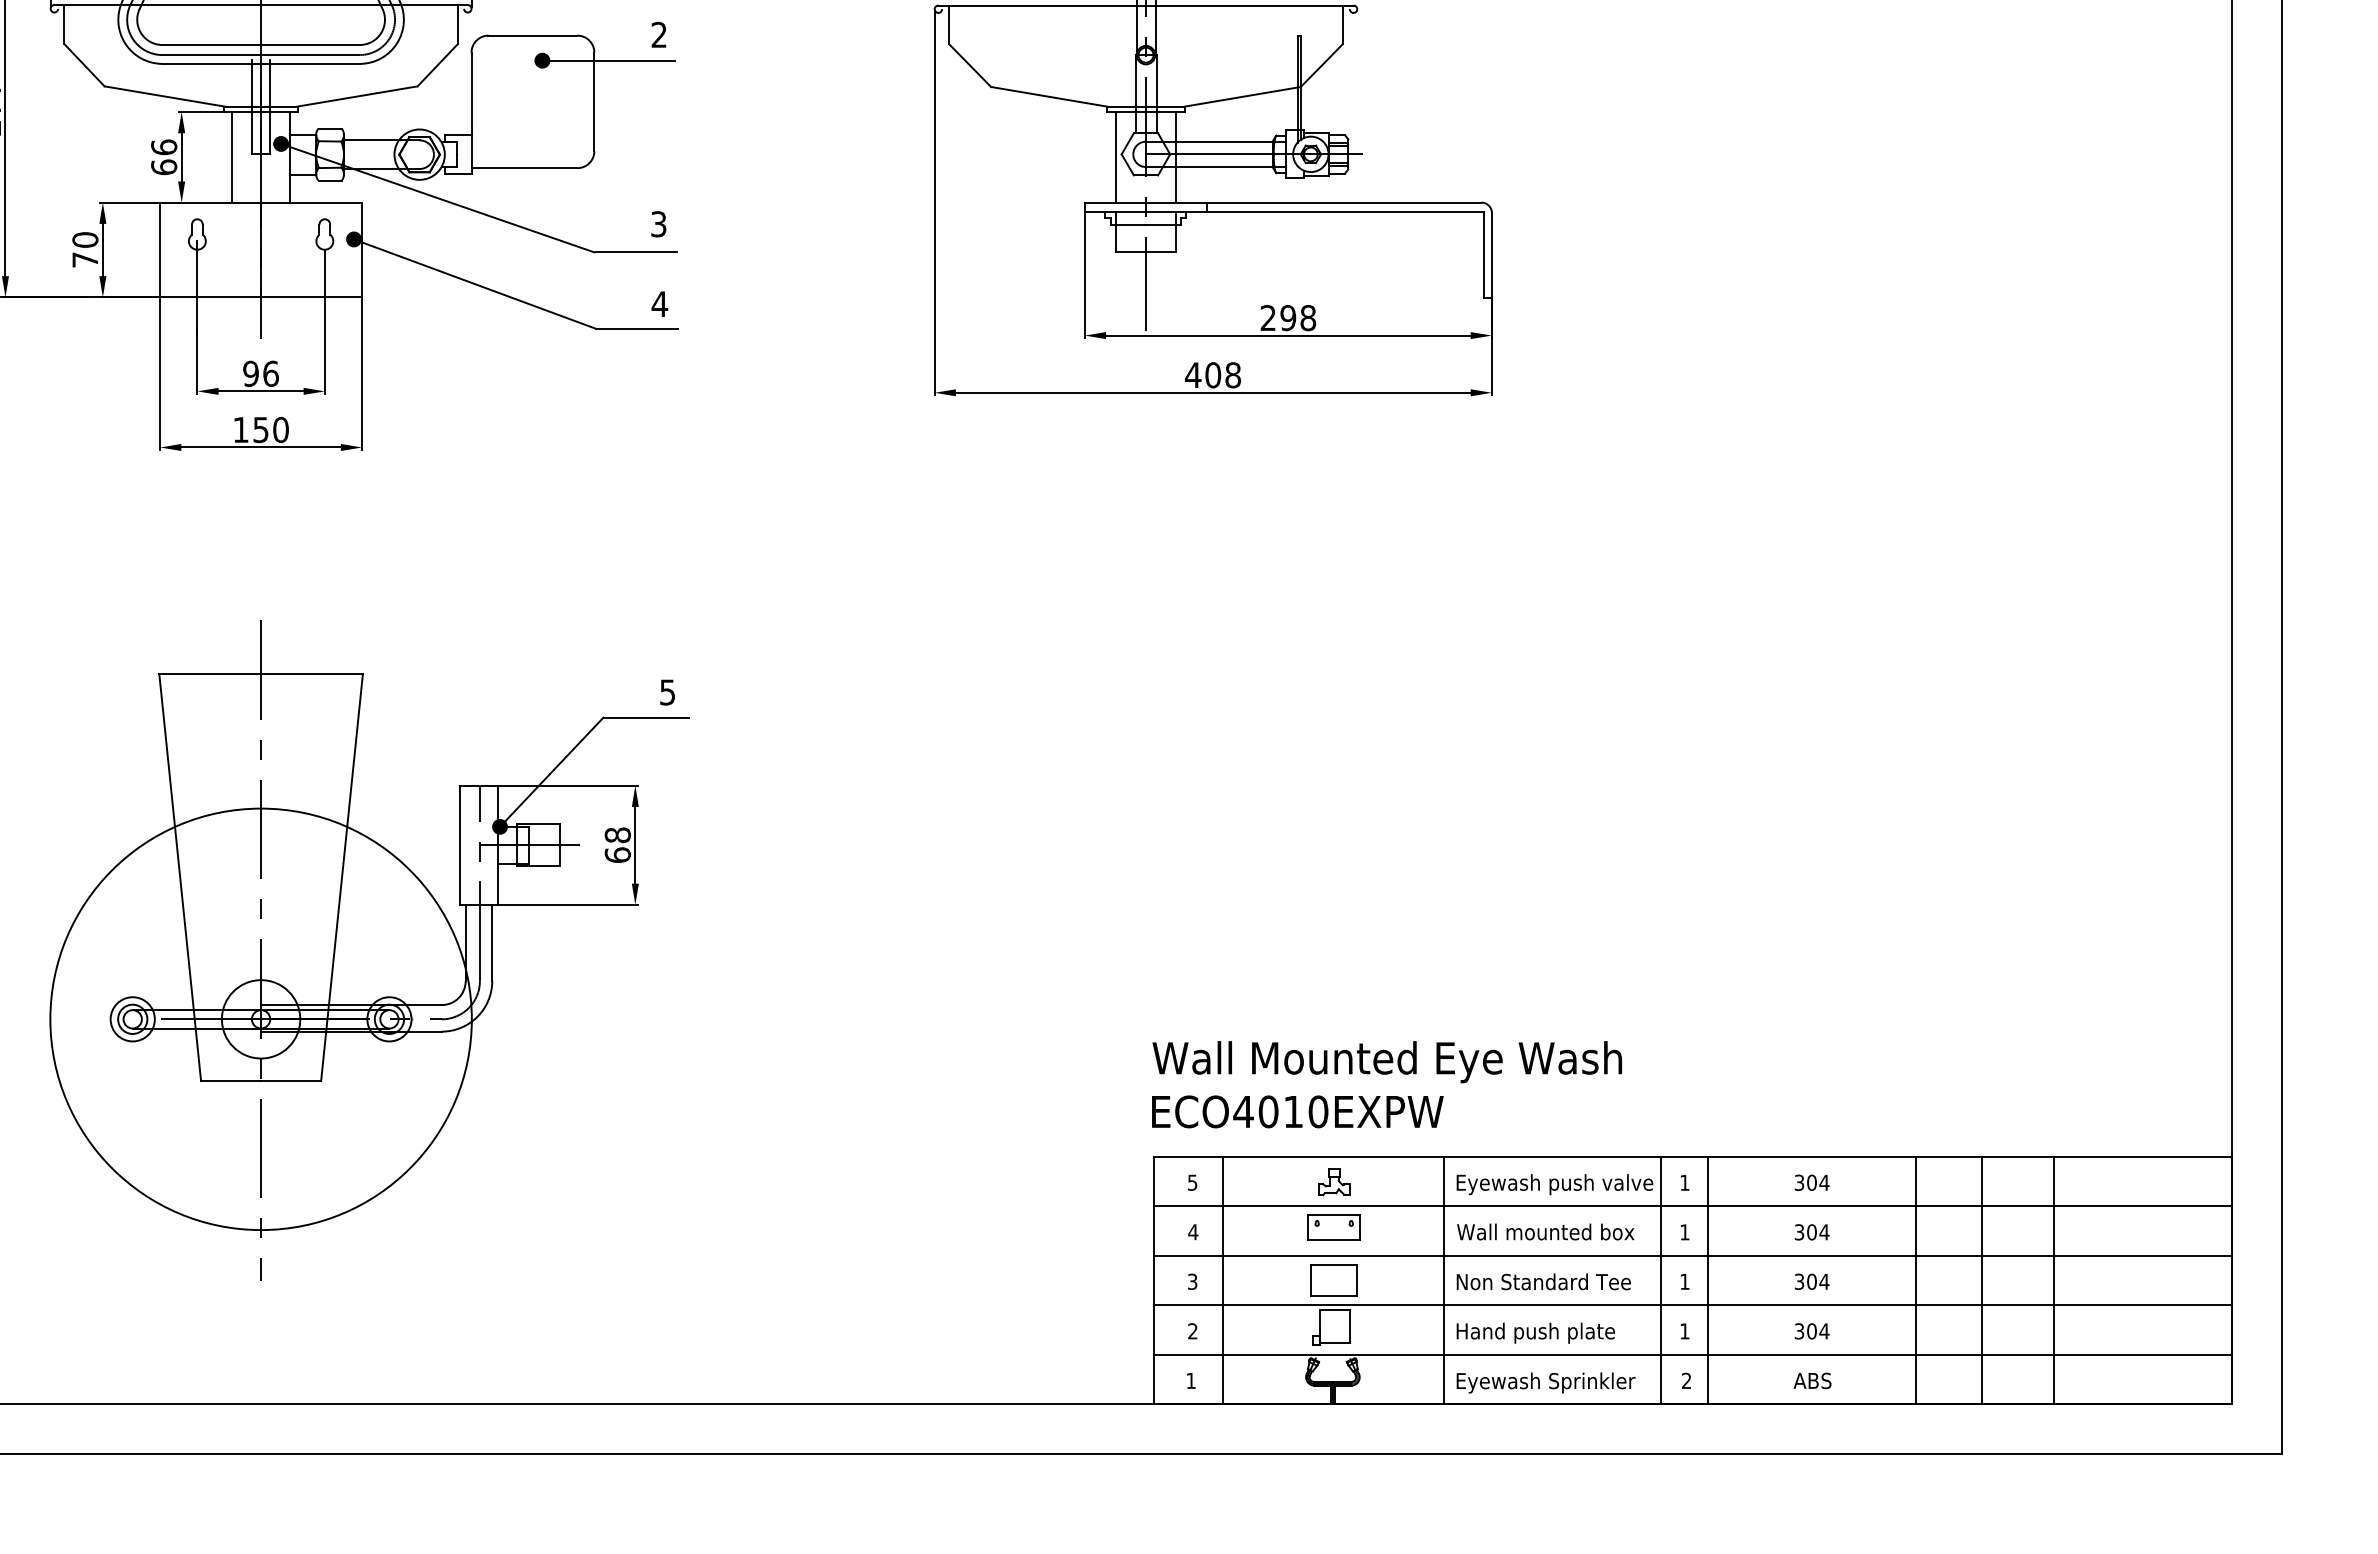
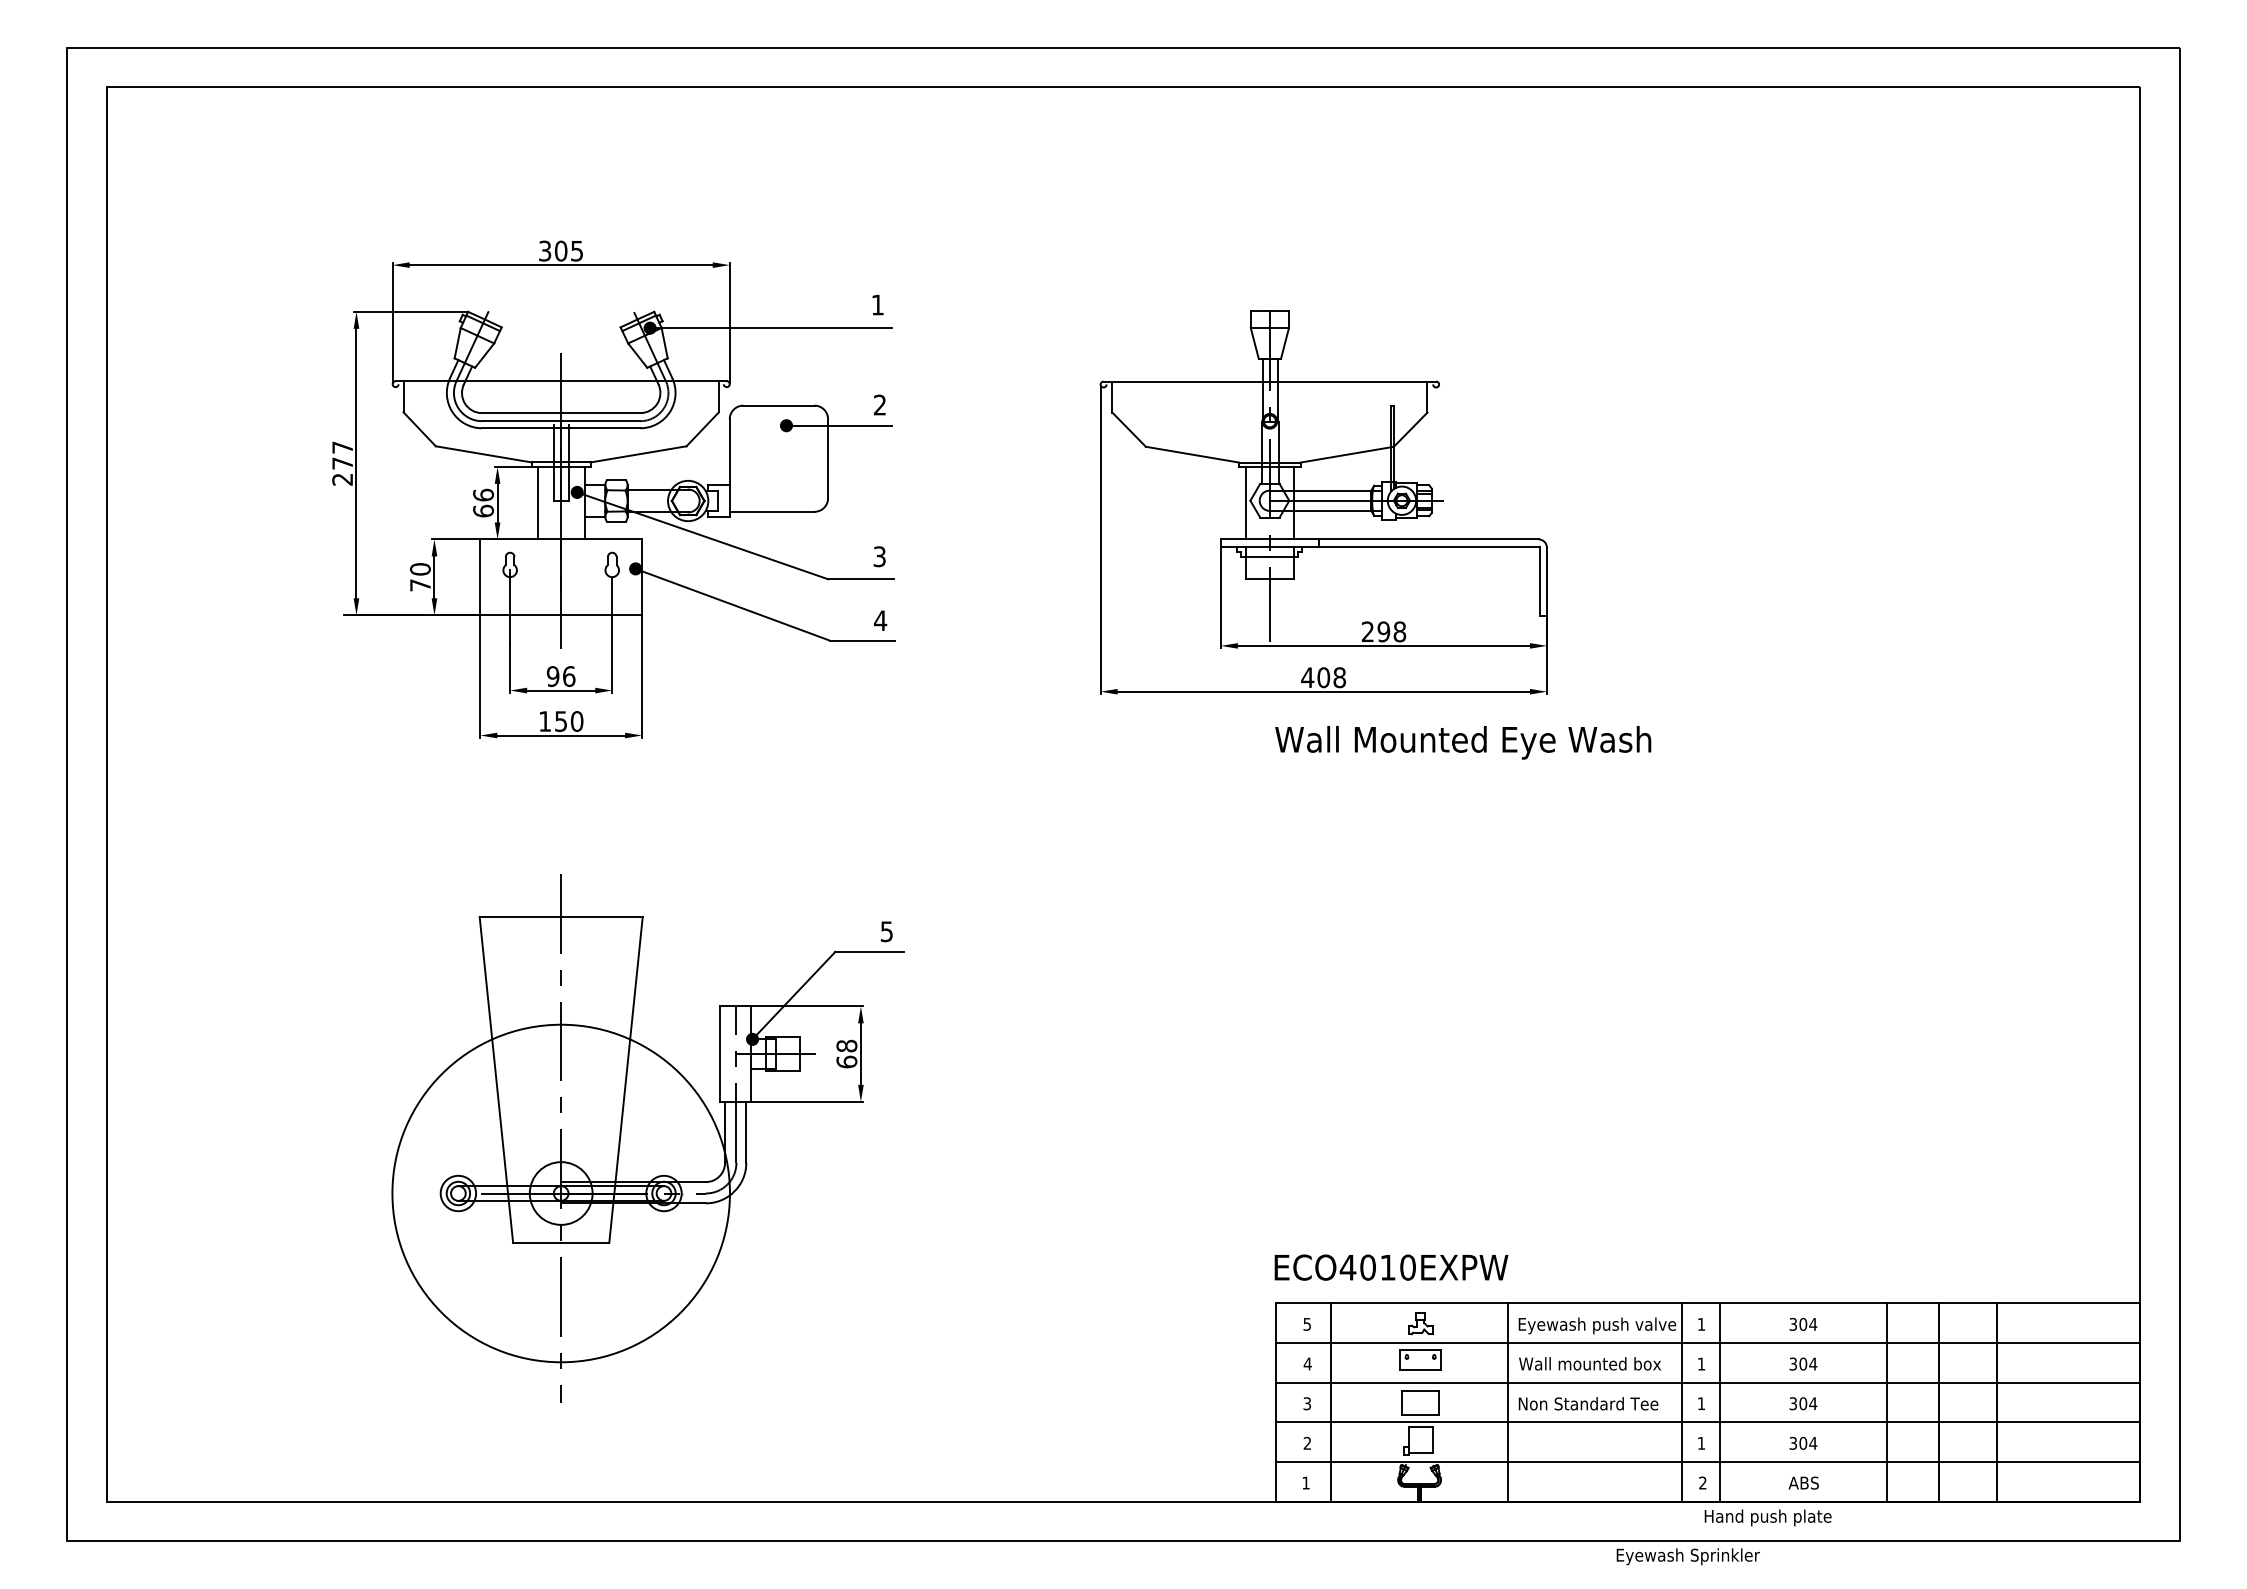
text: (1387, 1061) -> (1463, 742), moved
text: (1535, 1332) -> (1767, 1517), moved
text: (1545, 1382) -> (1687, 1556), moved

